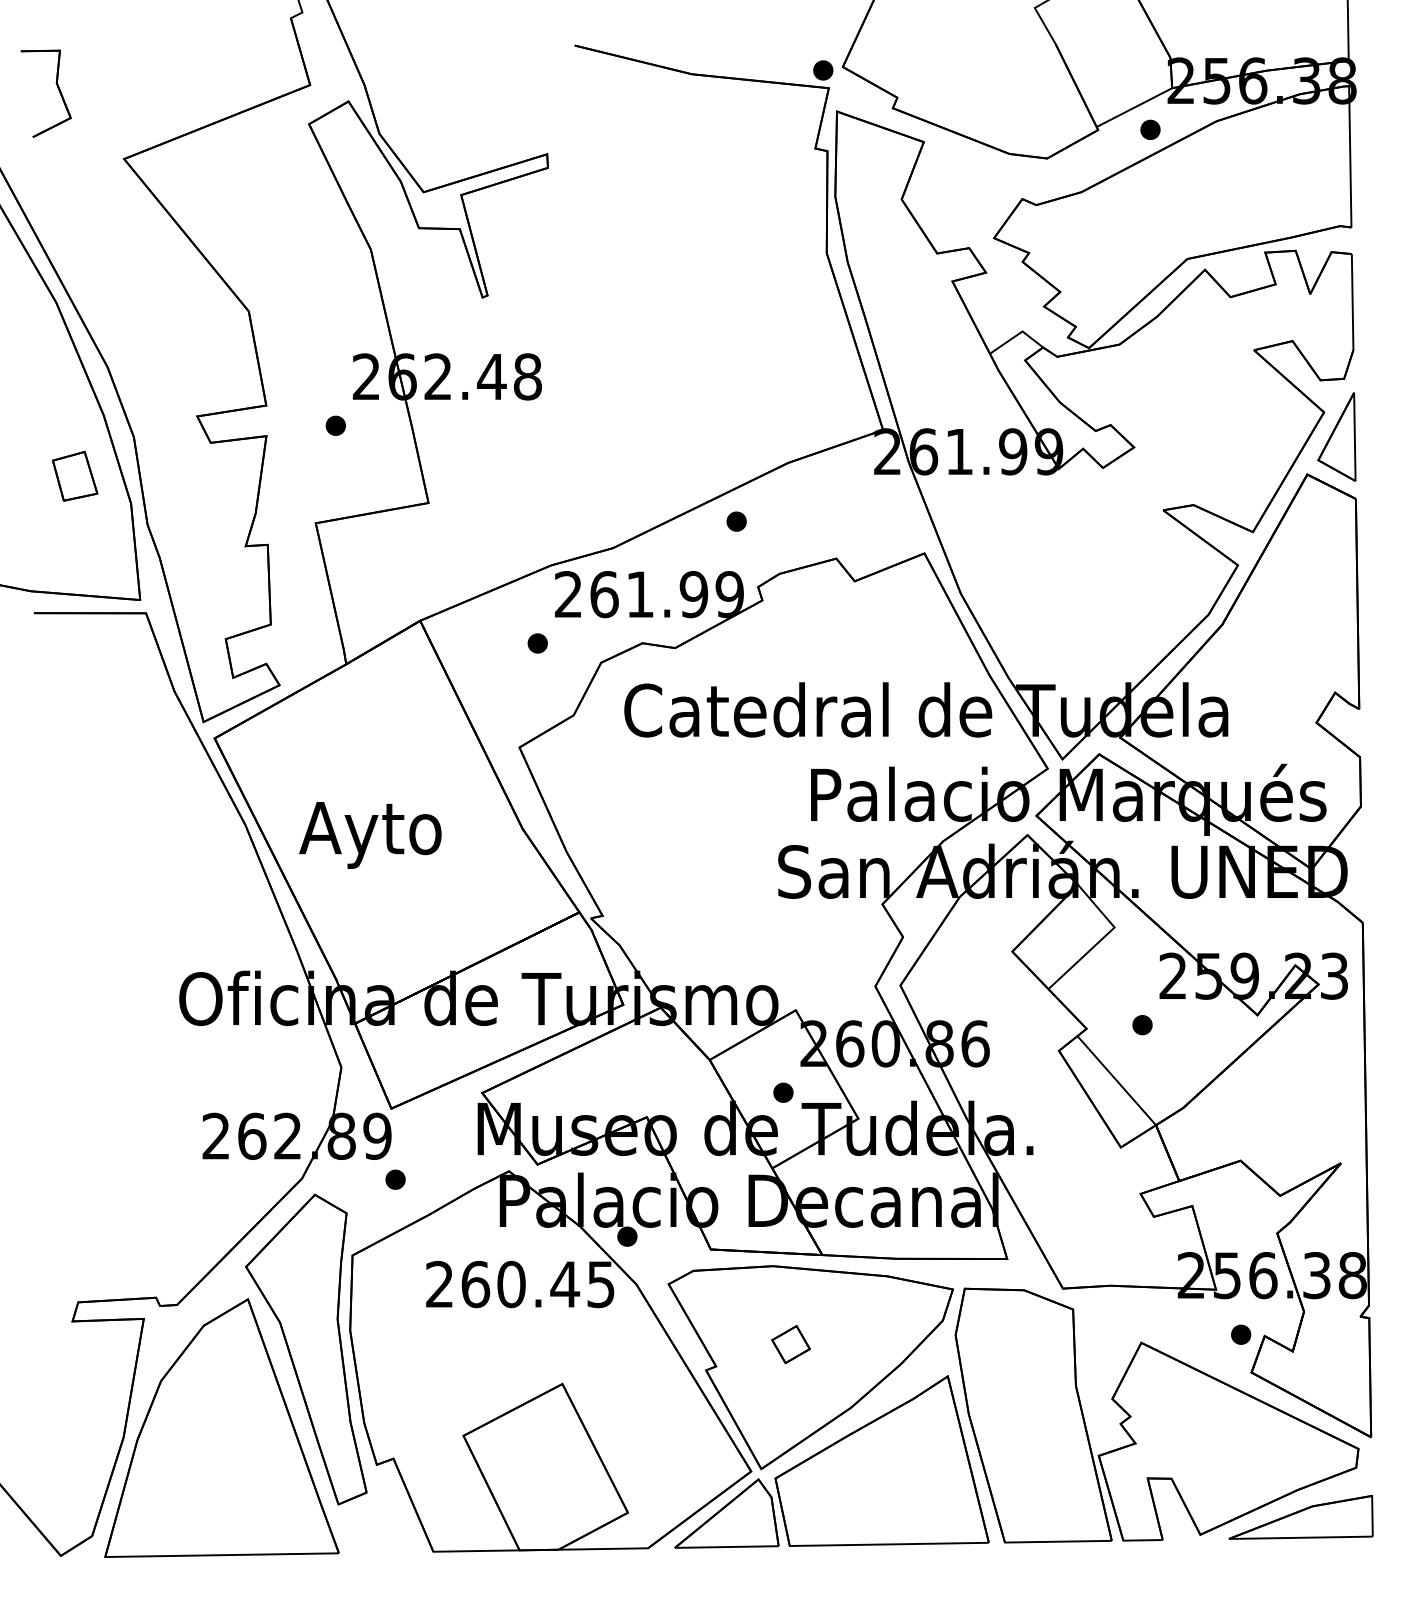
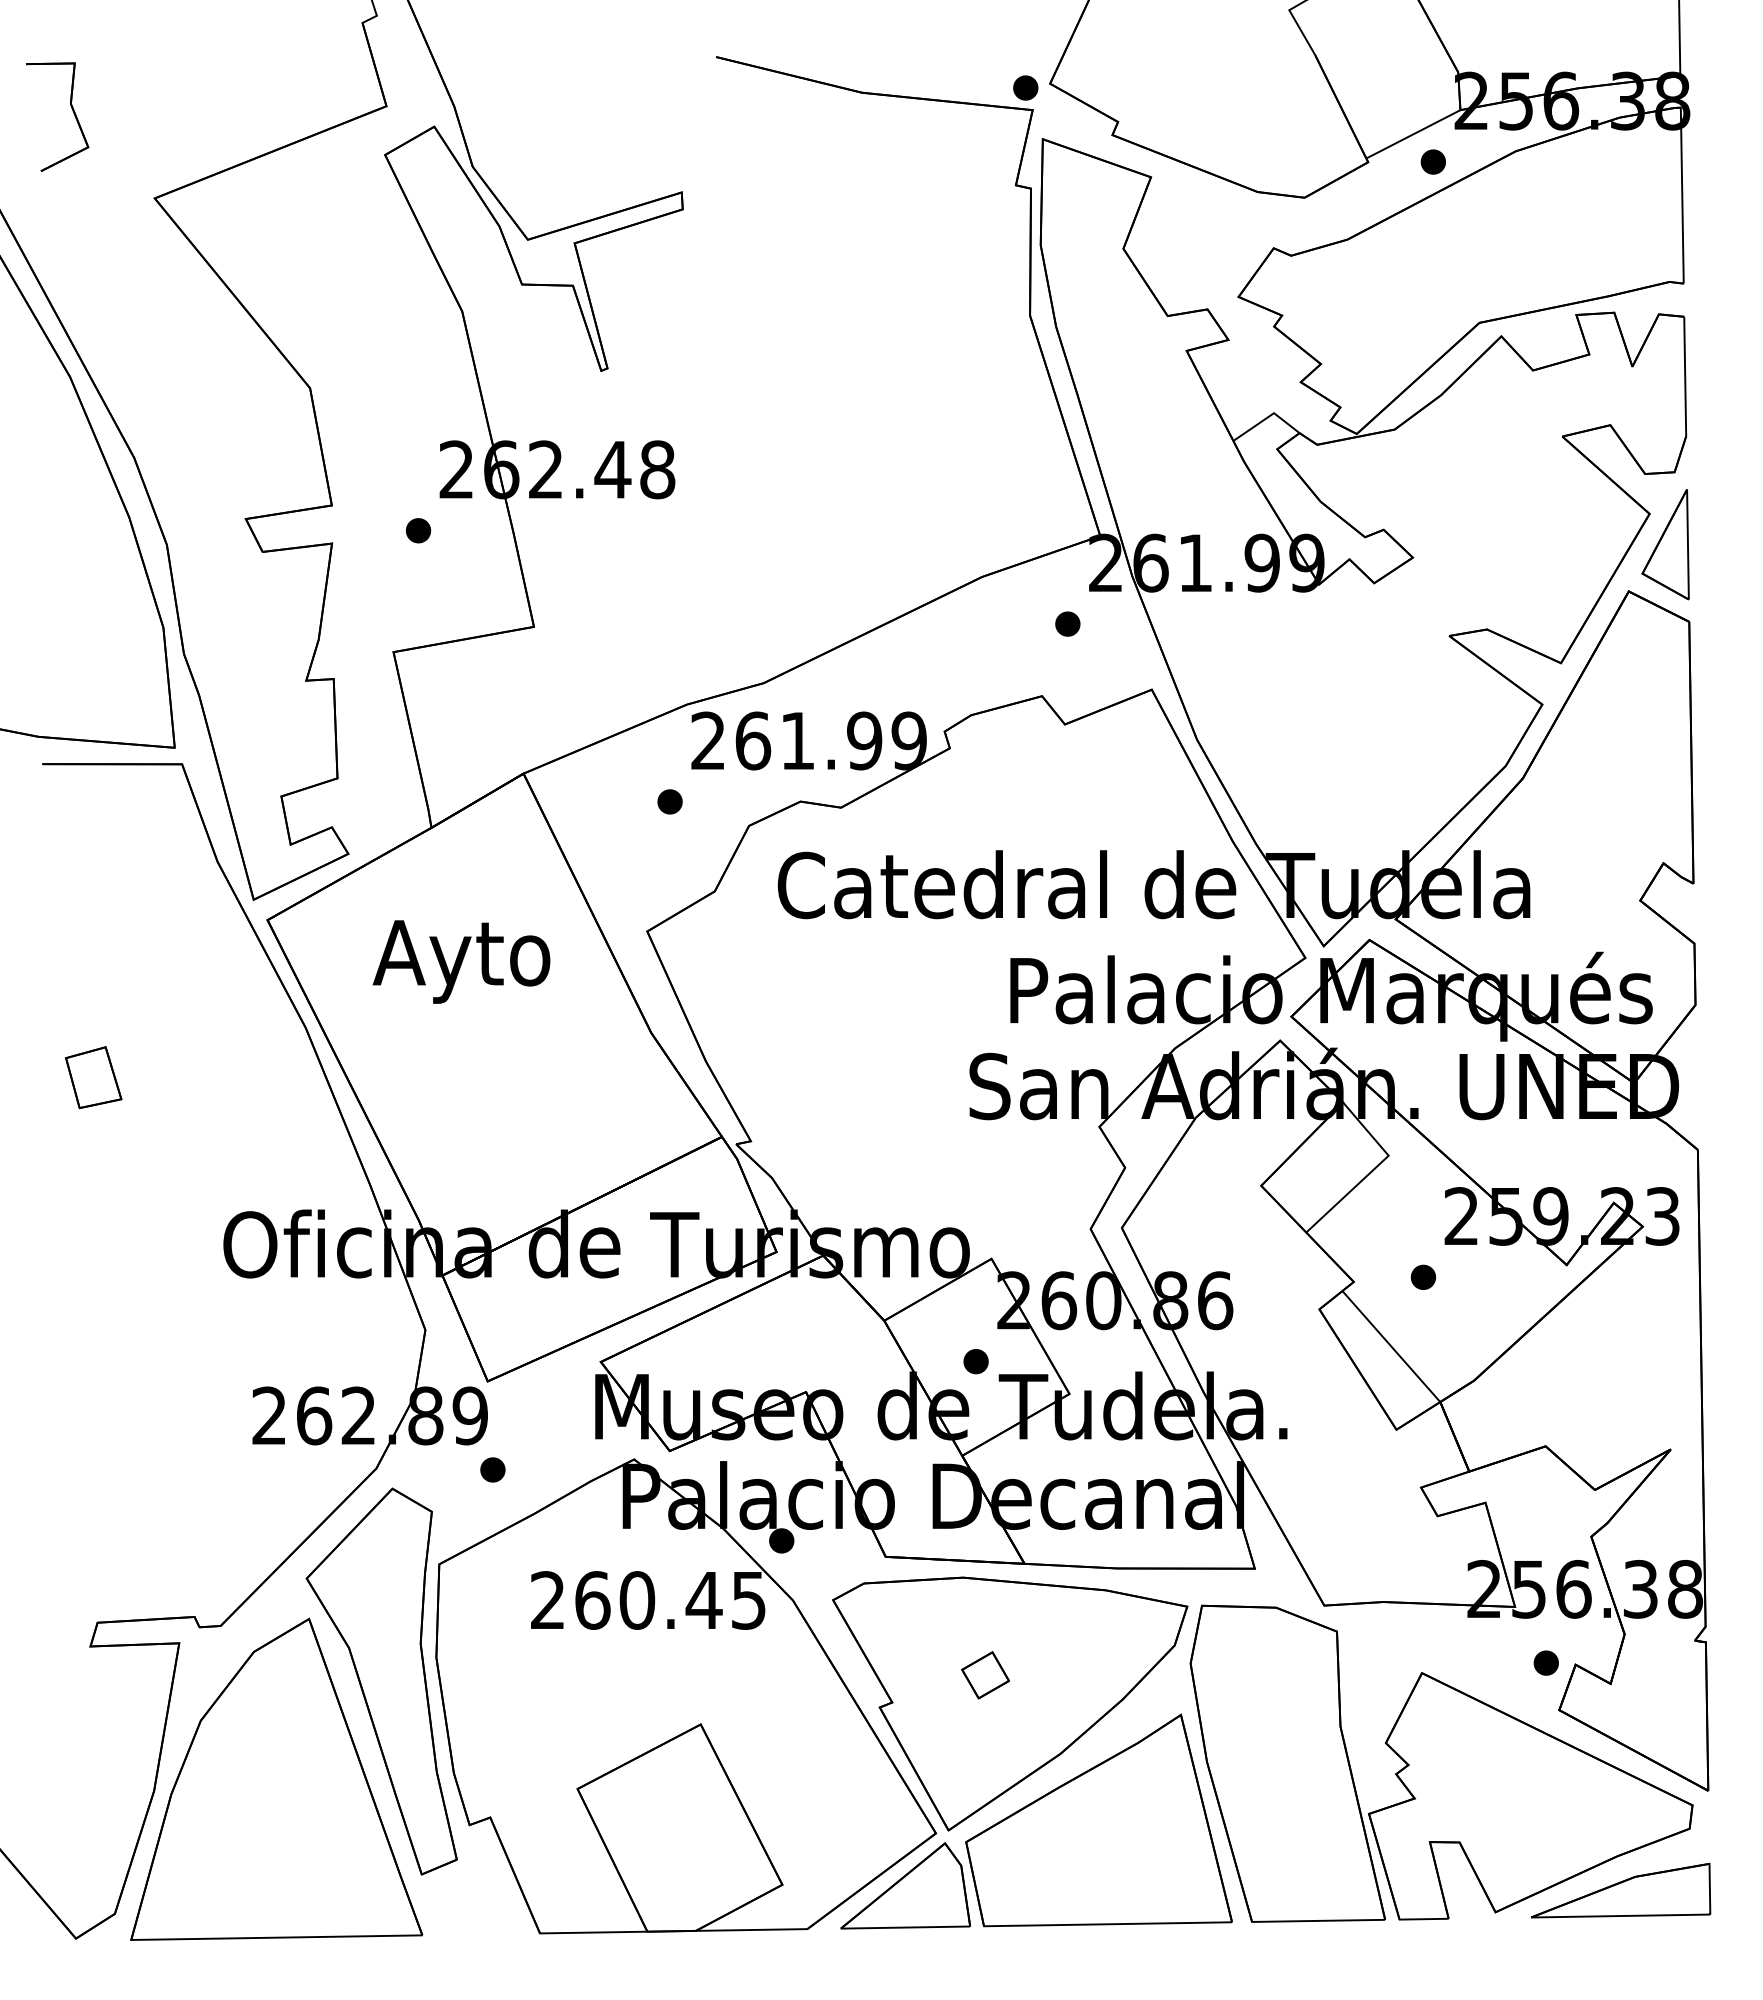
part: (74, 476) -> (93, 1077), moved
part: (736, 521) -> (1067, 623), moved
text: (370, 835) -> (461, 961), moved

